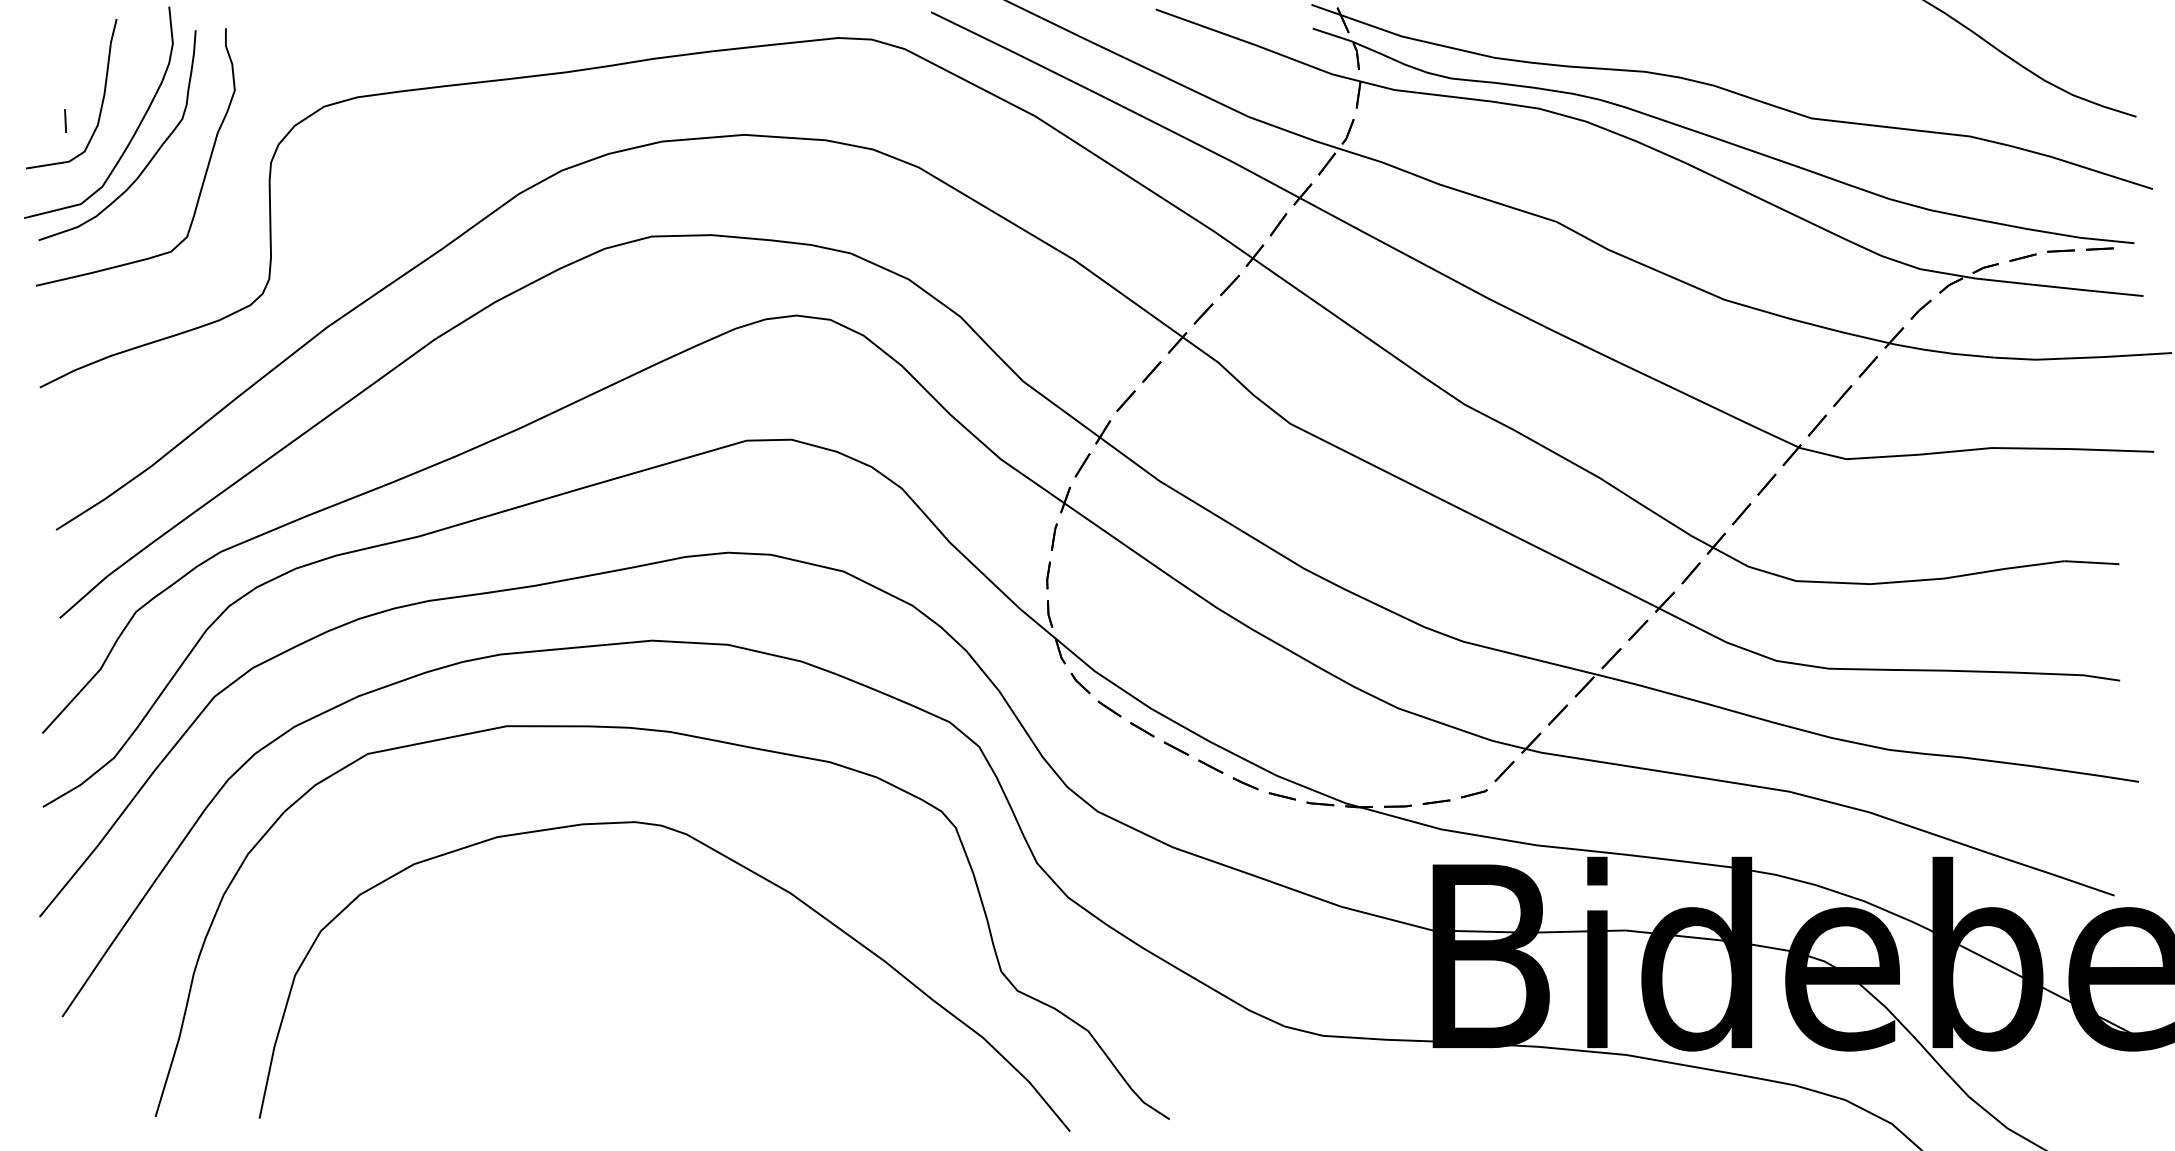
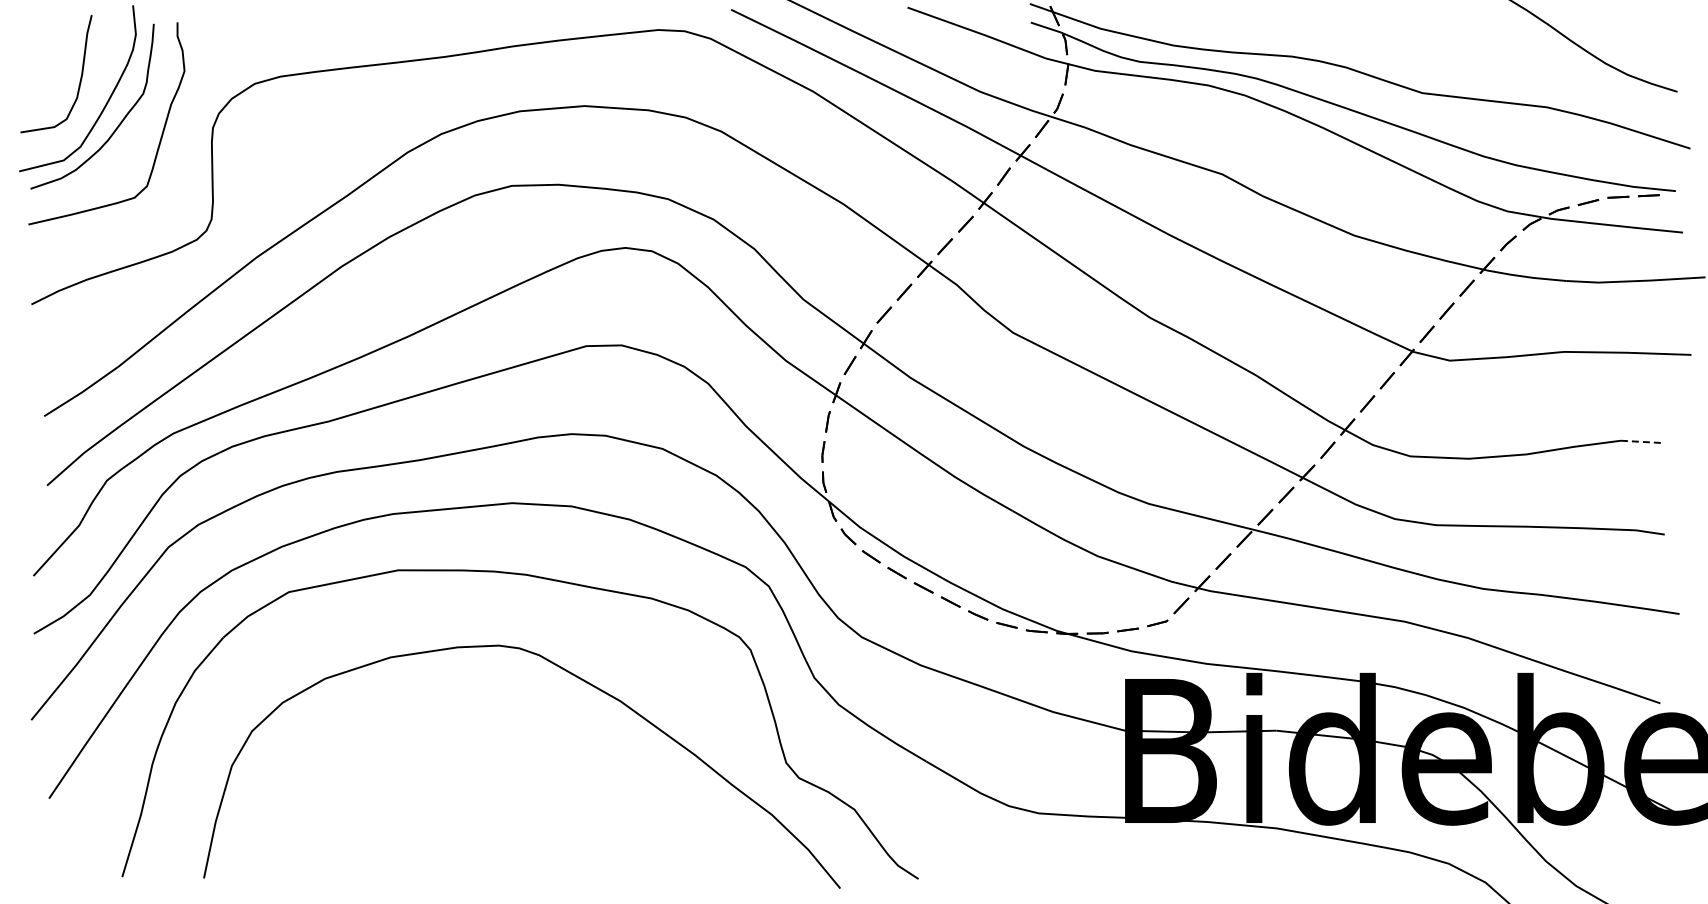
line: (65, 120) -> (51, 94), removed
line: (2091, 562) -> (1642, 441), solid -> dashed

